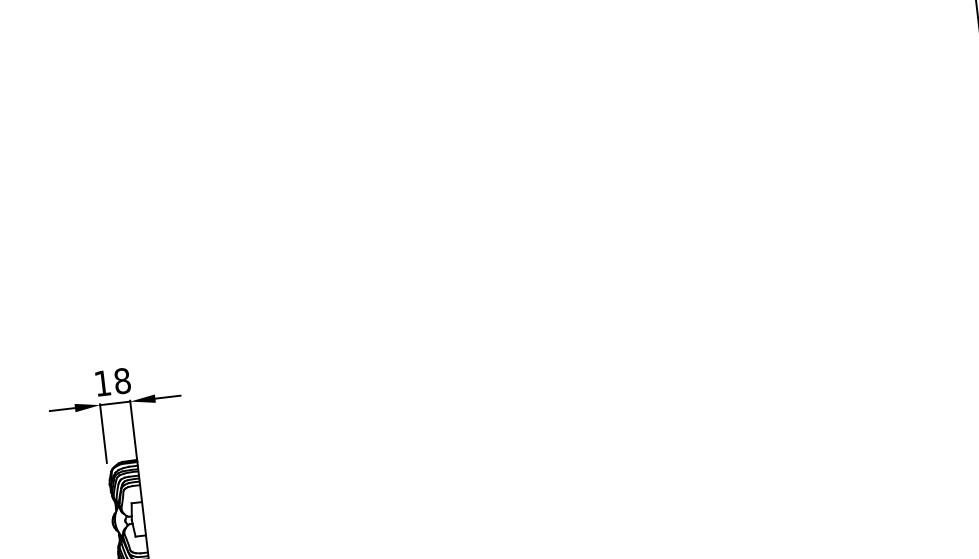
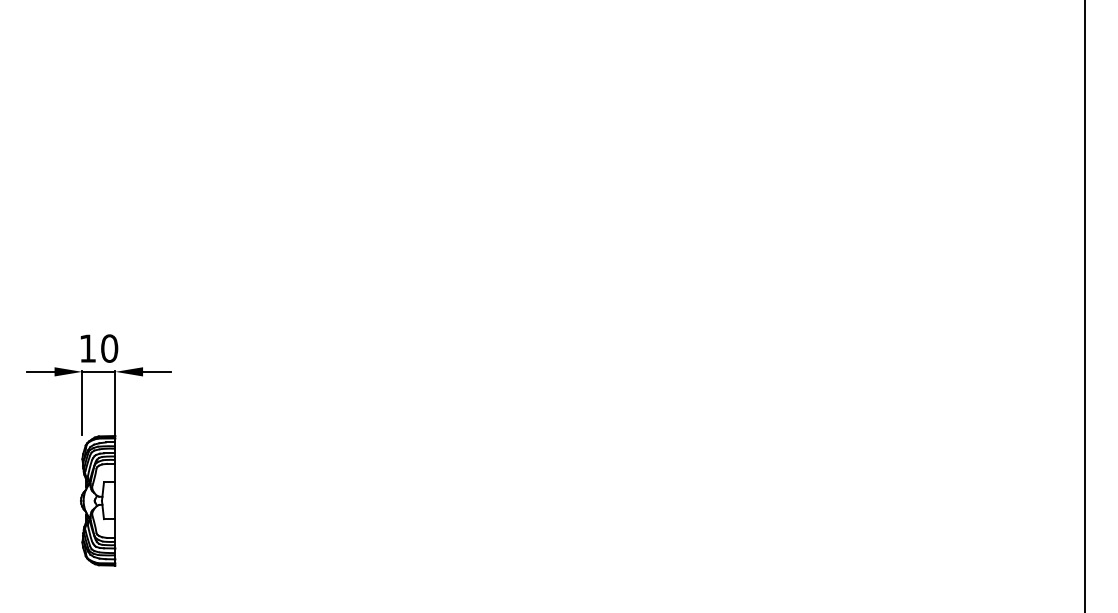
text: (122, 381) -> (109, 348), 18 -> 10

